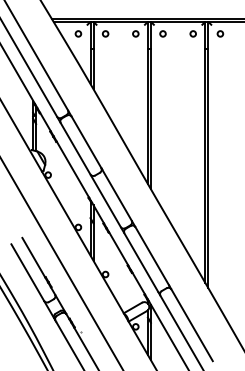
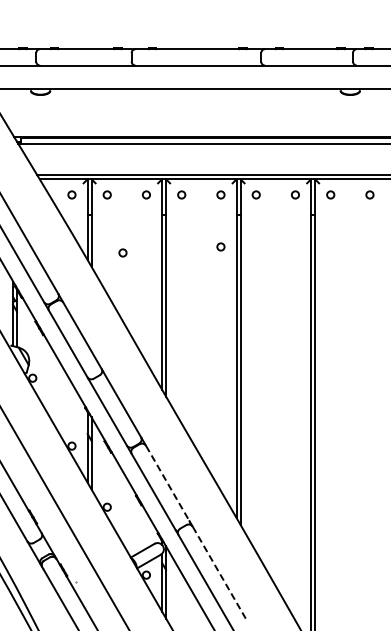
circle: (192, 73) -> (220, 246), added
circle: (117, 78) -> (122, 252), added
line: (152, 256) -> (167, 483), solid -> dashed
line: (192, 325) -> (219, 573), solid -> dashed

